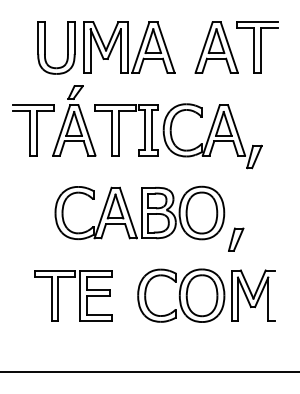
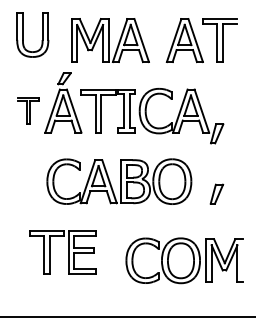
part: (45, 47) -> (23, 34), moved
part: (33, 130) -> (28, 111), size x0.6
part: (236, 239) -> (217, 194), moved
part: (206, 295) -> (184, 260), moved

